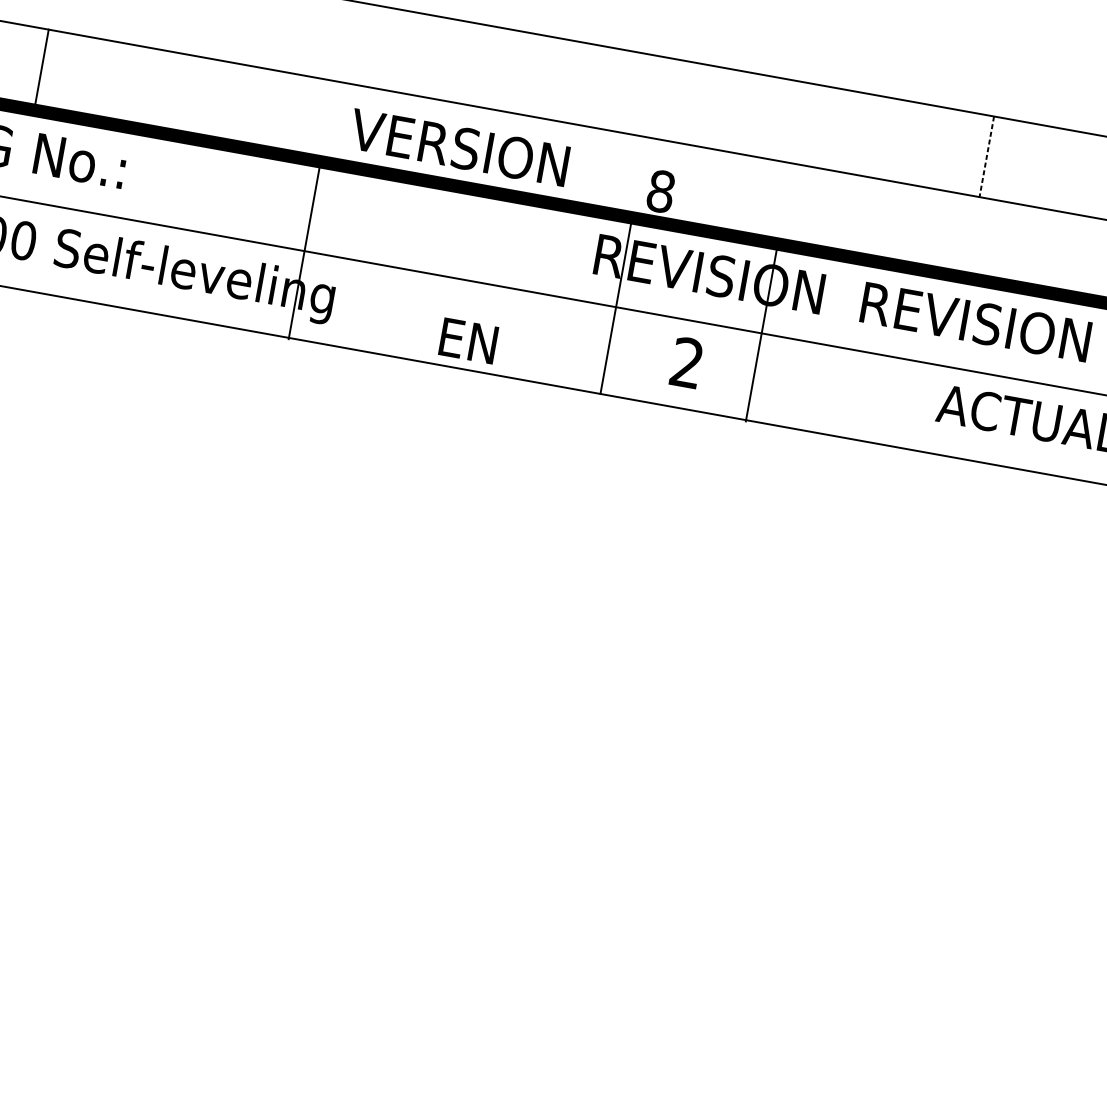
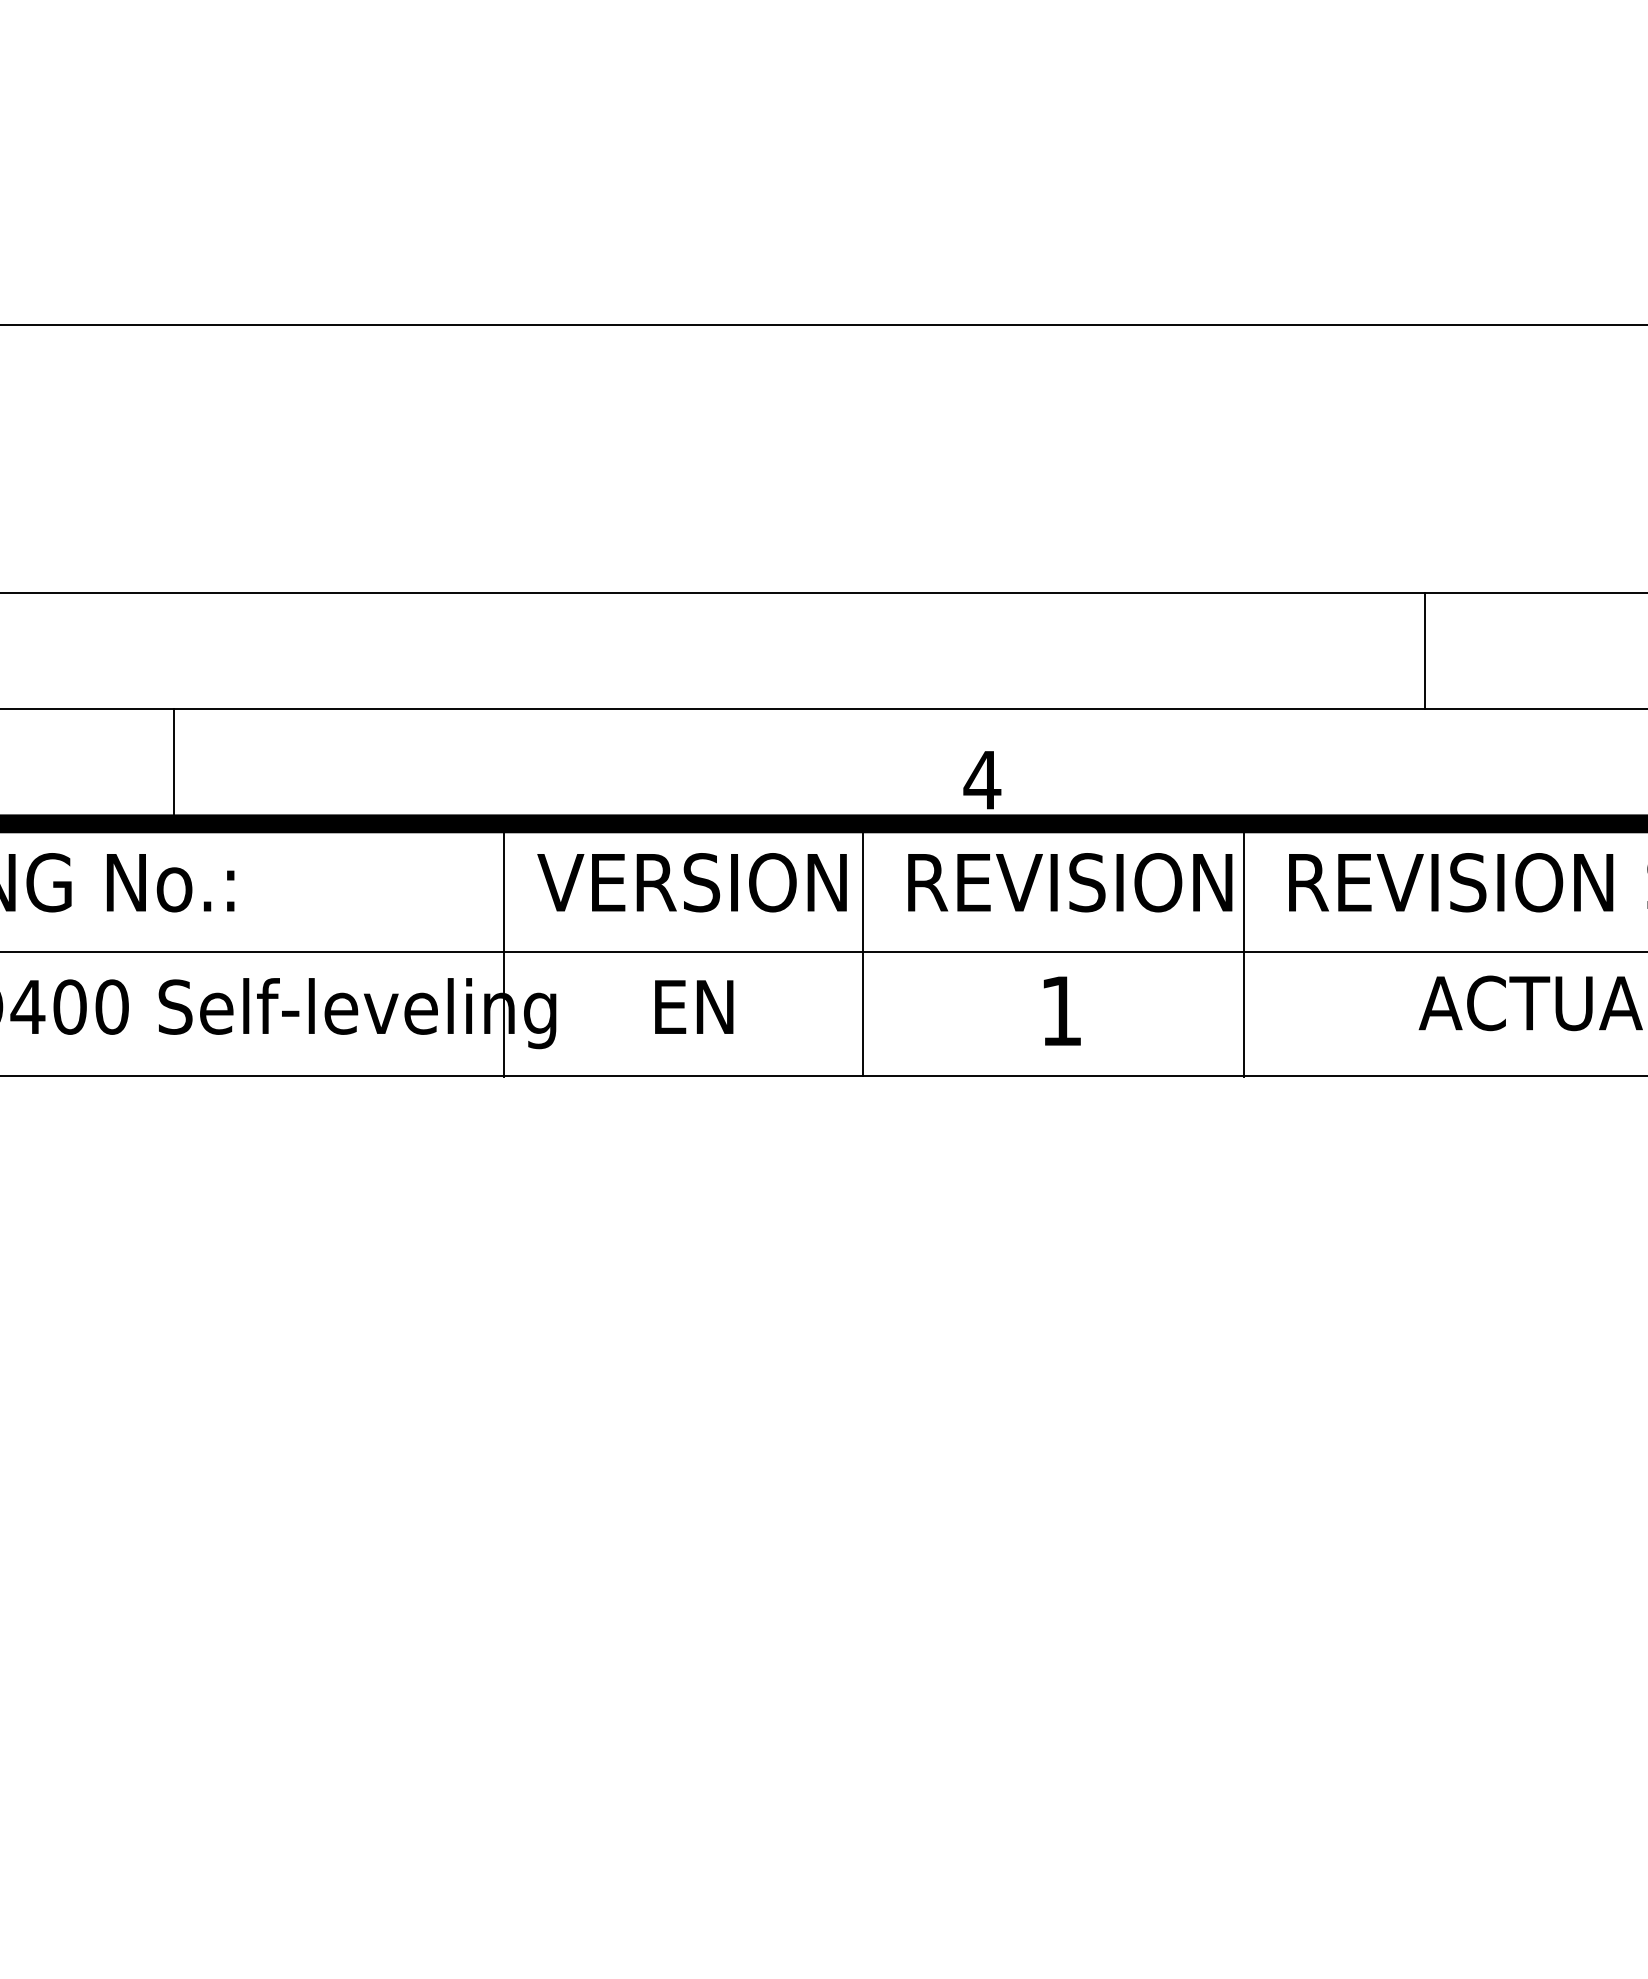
line: (41, 69) -> (174, 765), moved
text: (458, 147) -> (691, 882), moved
line: (986, 156) -> (1424, 650), dashed -> solid
text: (661, 191) -> (982, 780), 8 -> 4
line: (616, 305) -> (863, 949), moved
line: (761, 333) -> (1244, 951), moved
text: (468, 340) -> (694, 1006), moved
text: (686, 362) -> (1060, 1010), 2 -> 1

